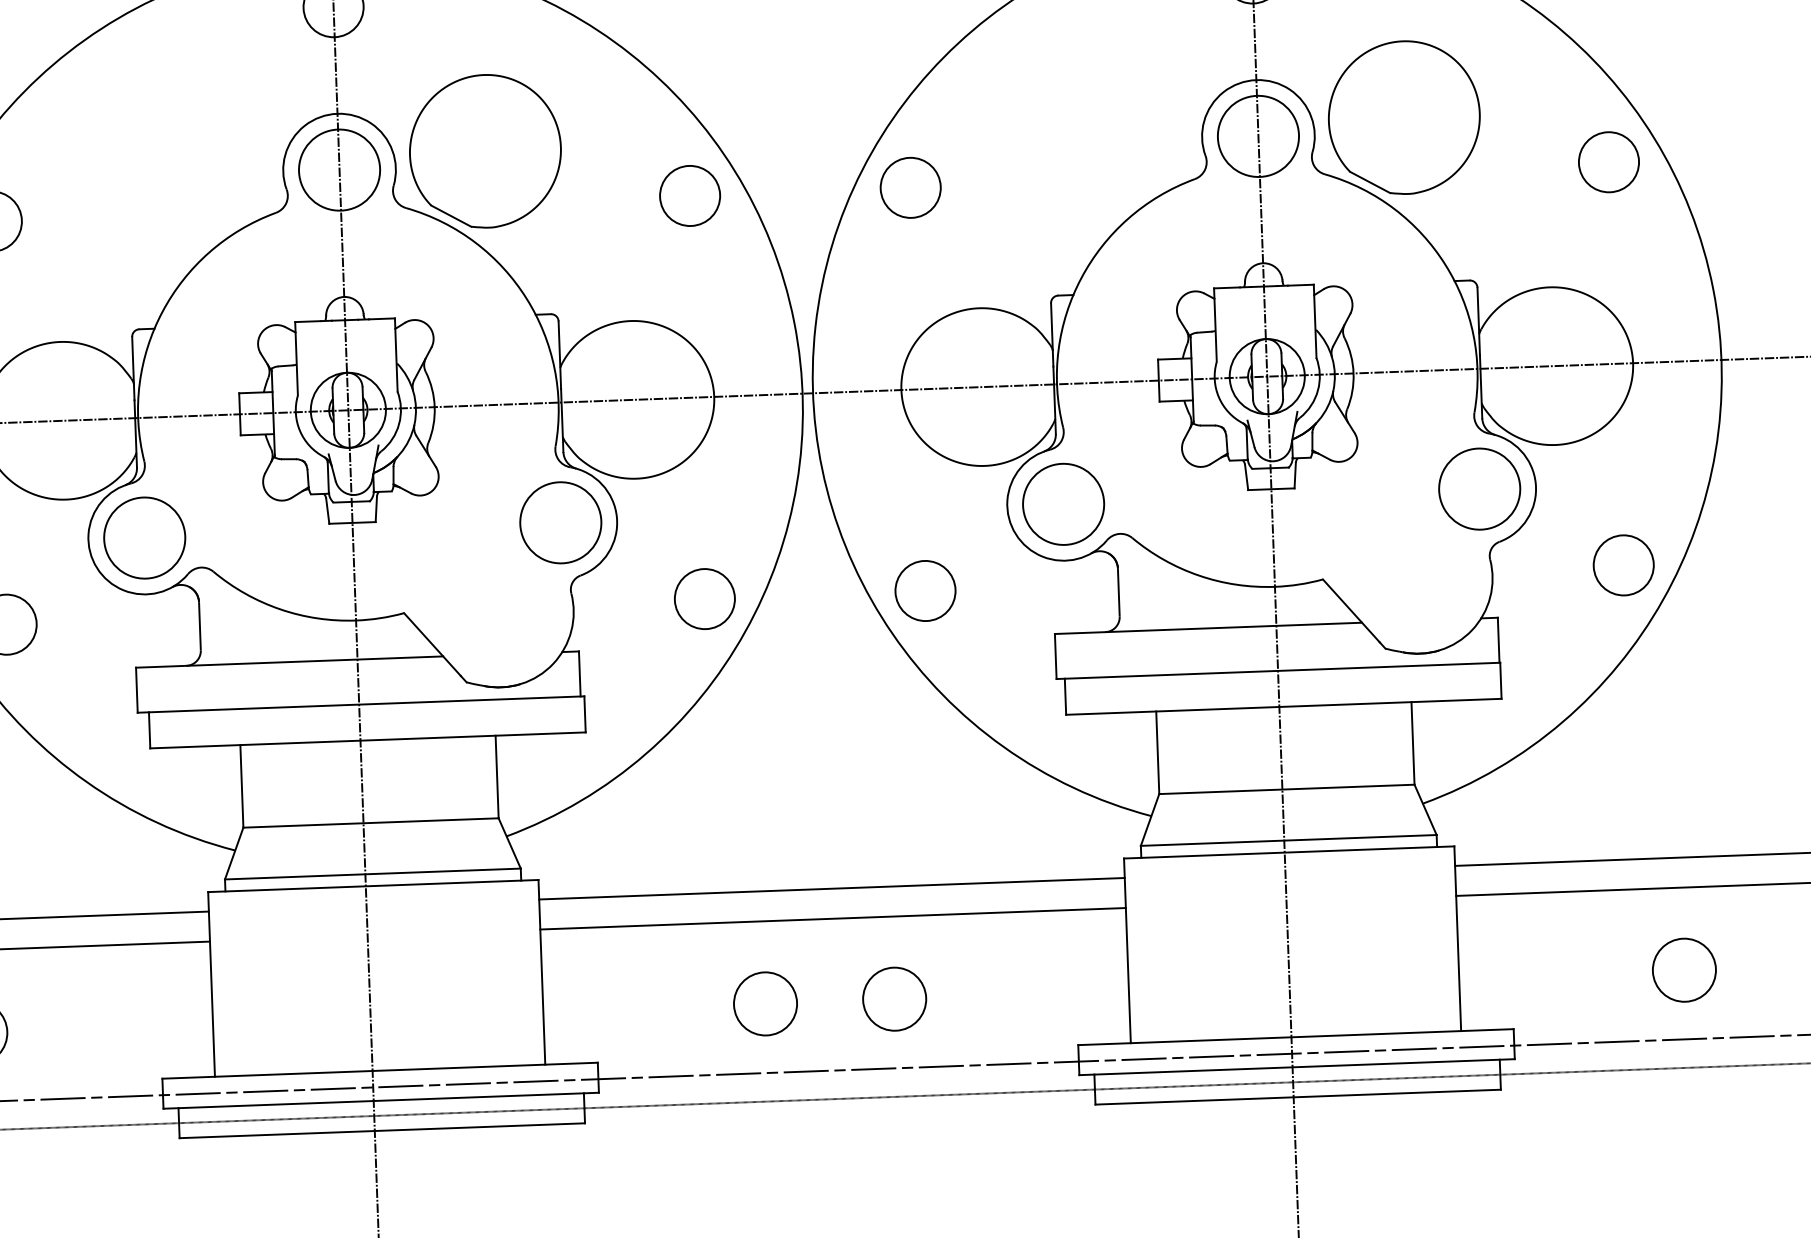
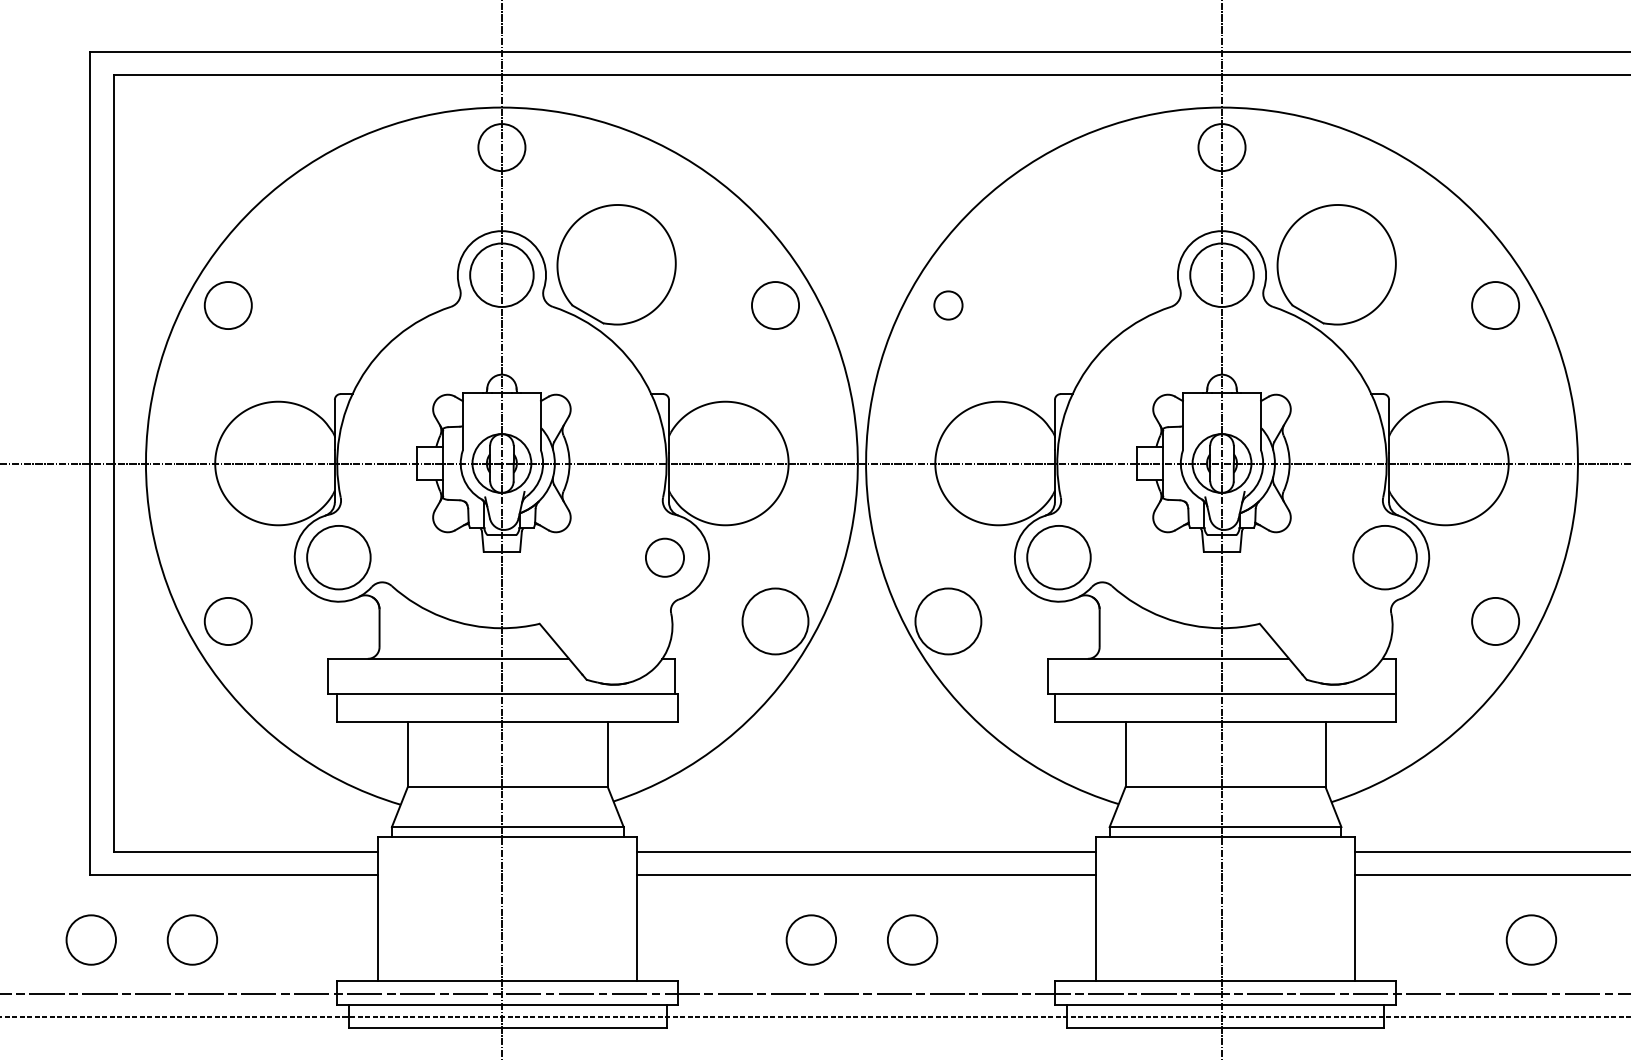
circle: (910, 187) -> (948, 305), size x0.6
circle: (560, 522) -> (664, 557), size x0.6
circle: (924, 591) -> (947, 621), size x1.4
circle: (704, 599) -> (775, 621), size x1.4

